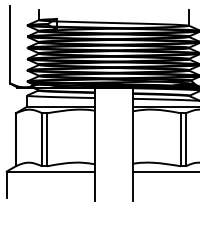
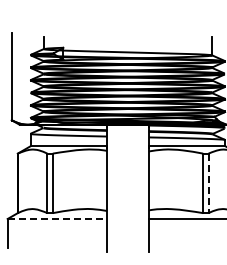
line: (185, 139) -> (208, 183), solid -> dashed
line: (51, 171) -> (57, 219), solid -> dashed

